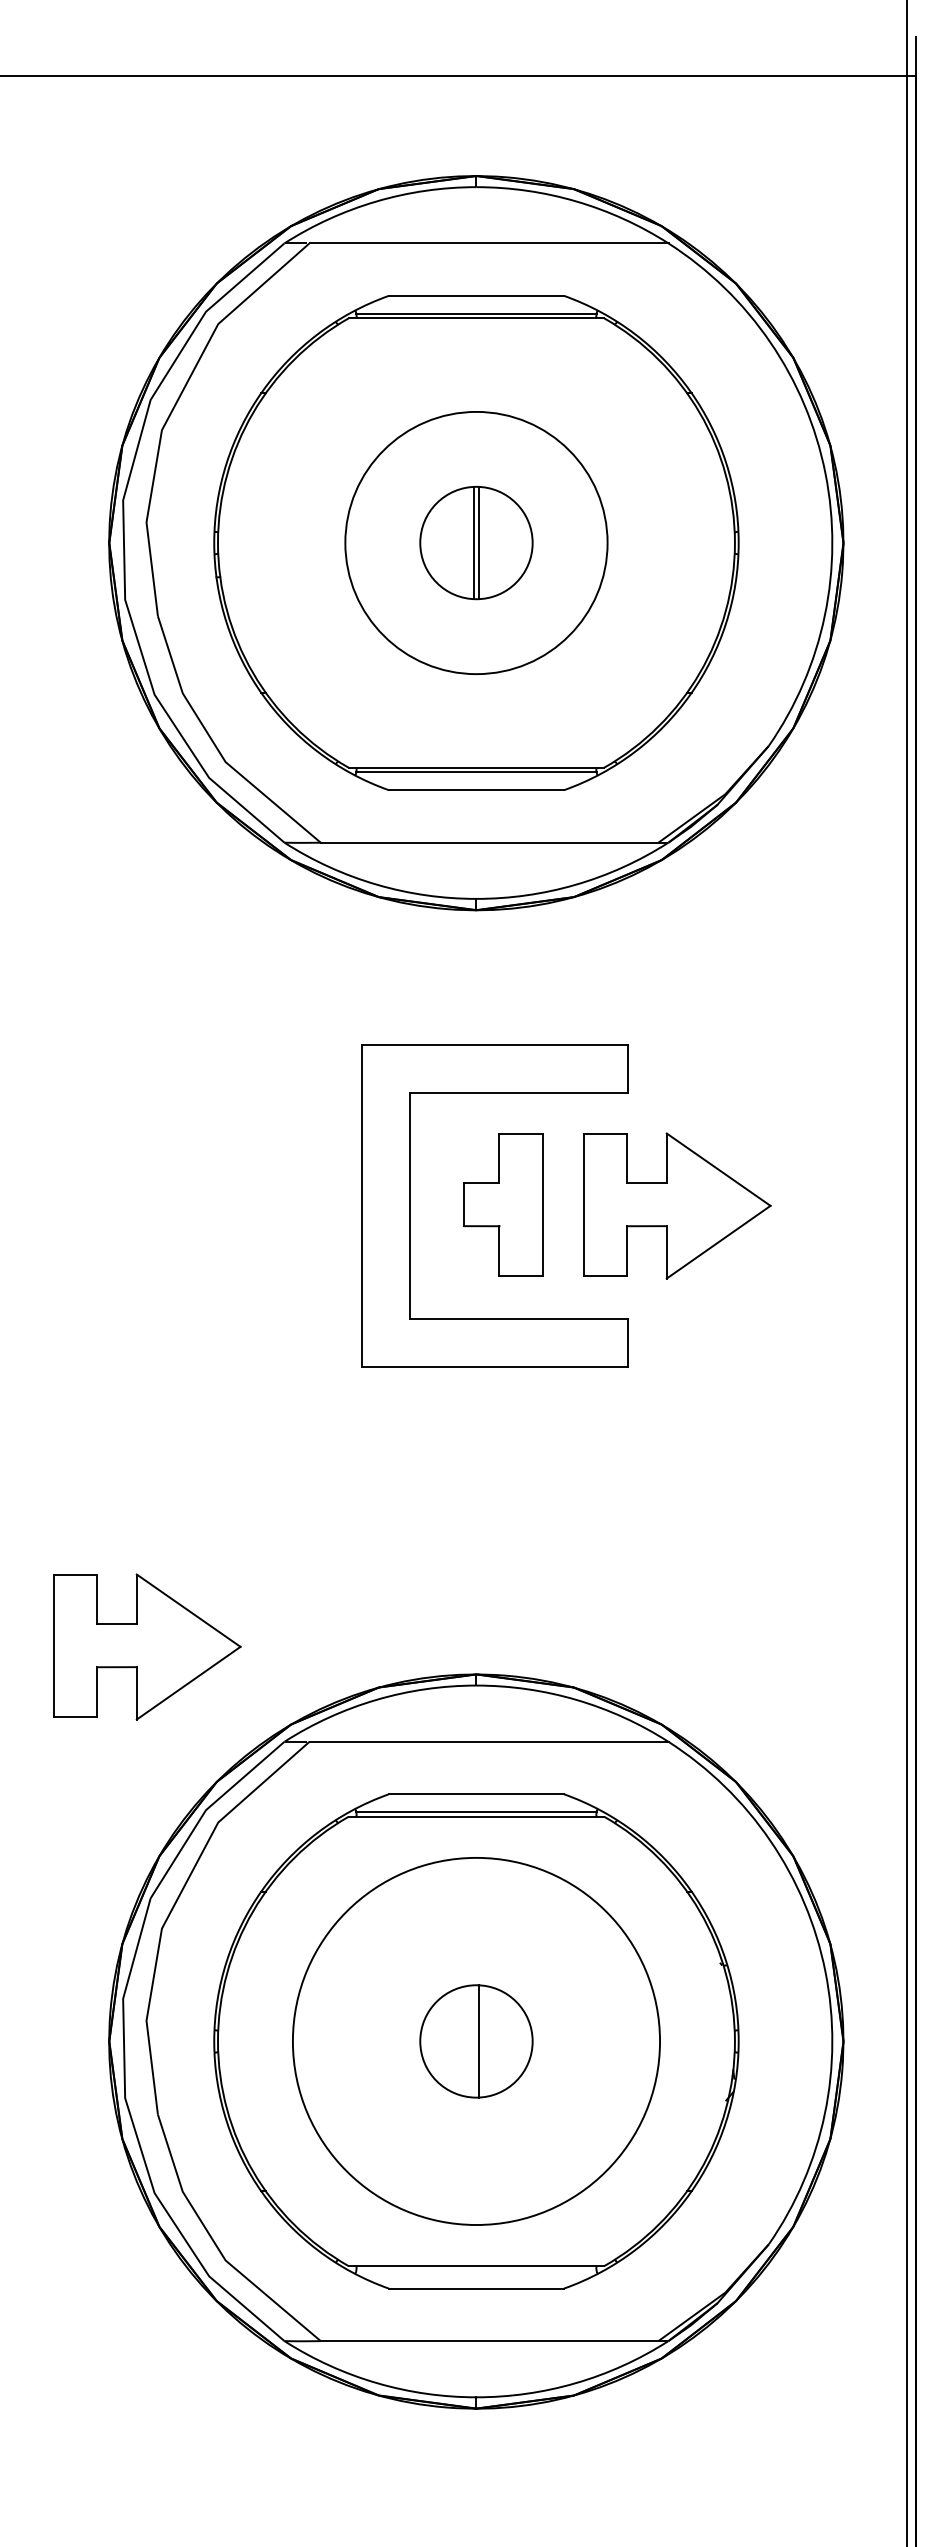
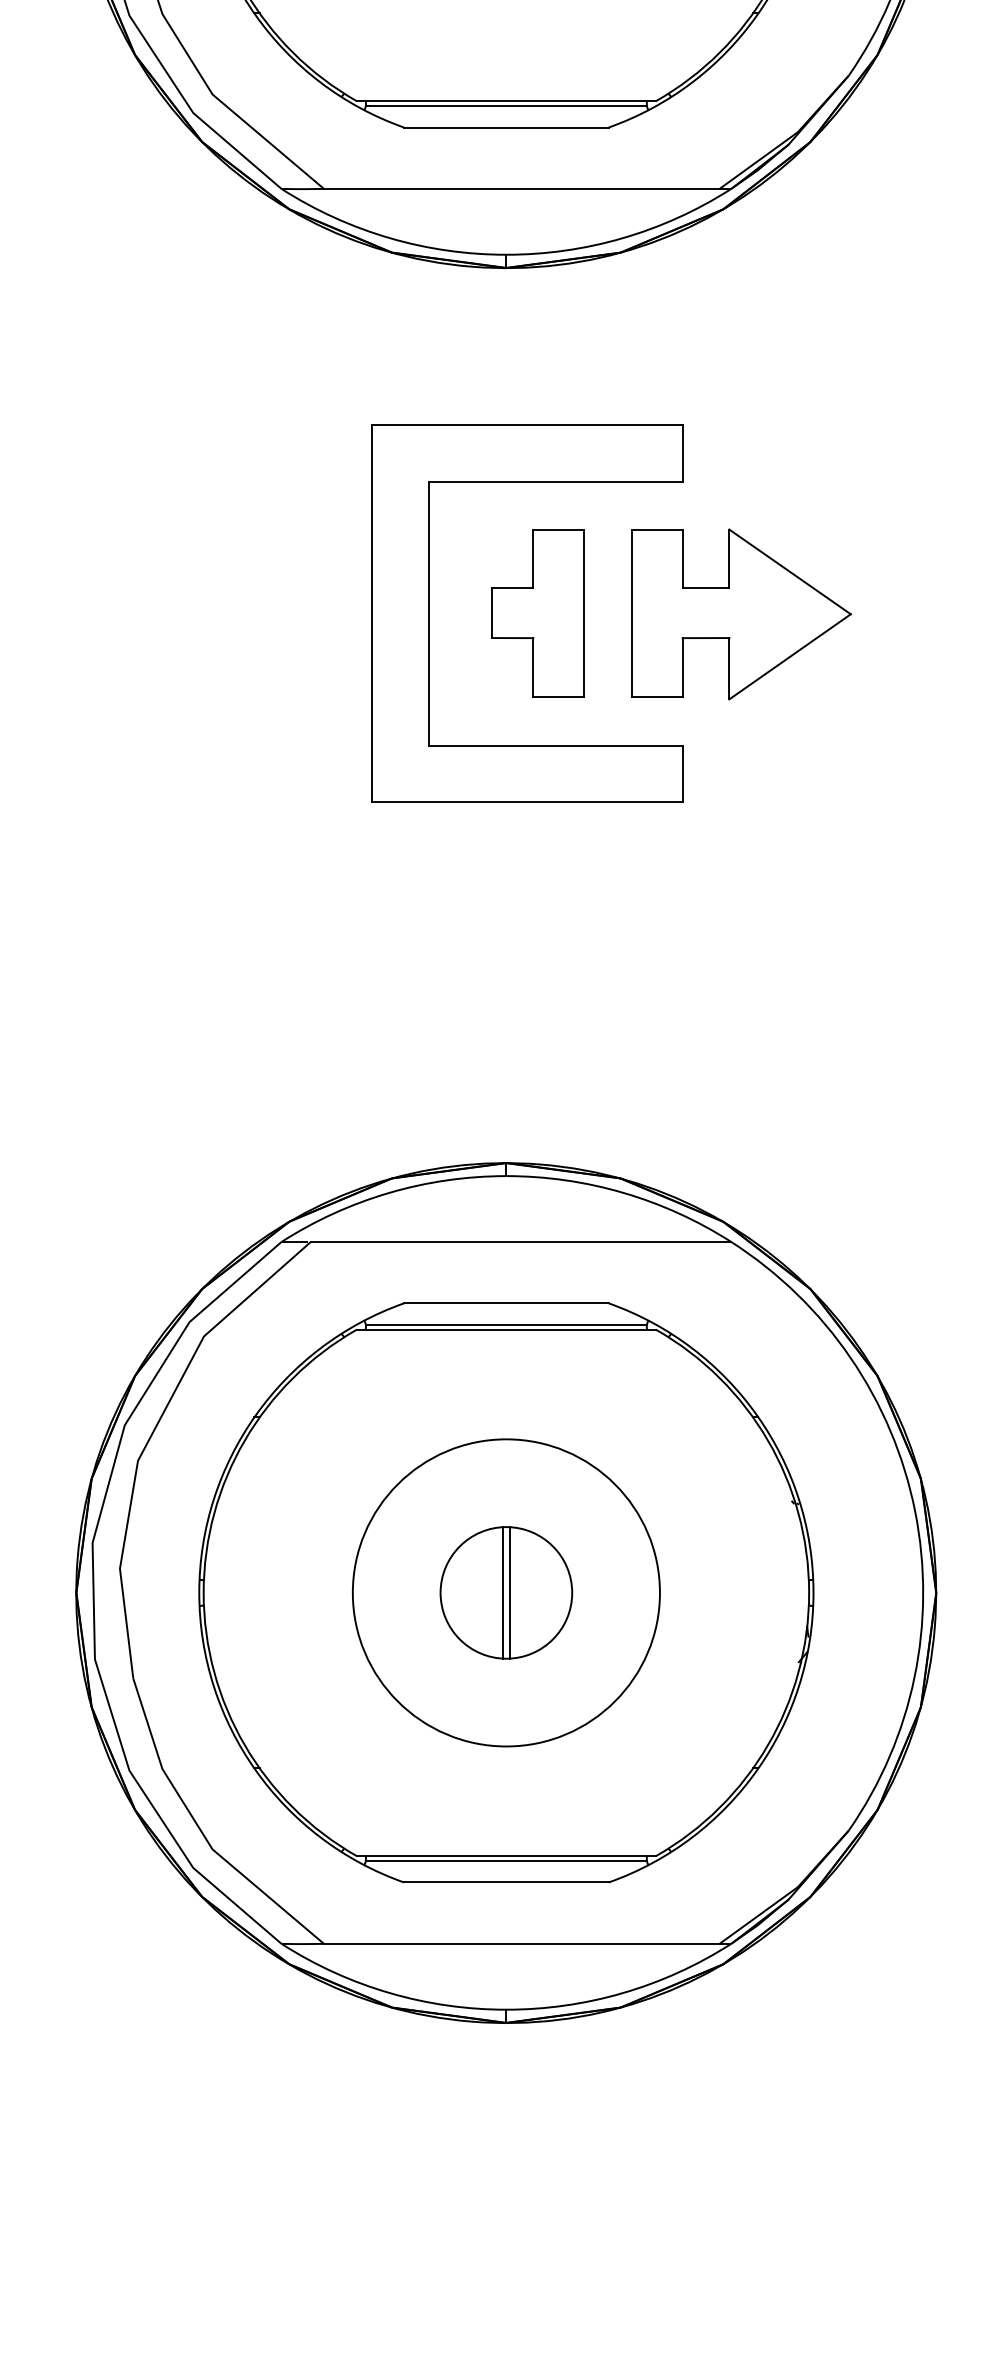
part: (147, 1646) -> (121, 1130), removed
line: (473, 2041) -> (502, 1592), added
circle: (476, 2041) -> (506, 1592), size x0.71
line: (476, 2270) -> (506, 1861), added

